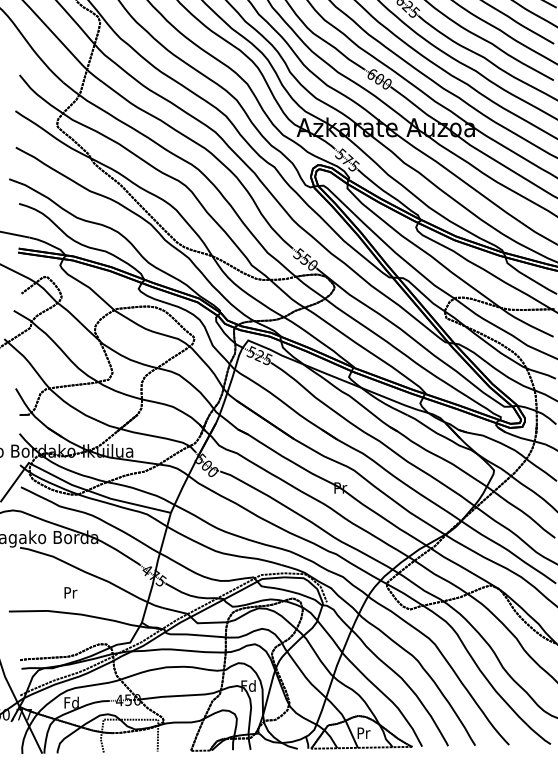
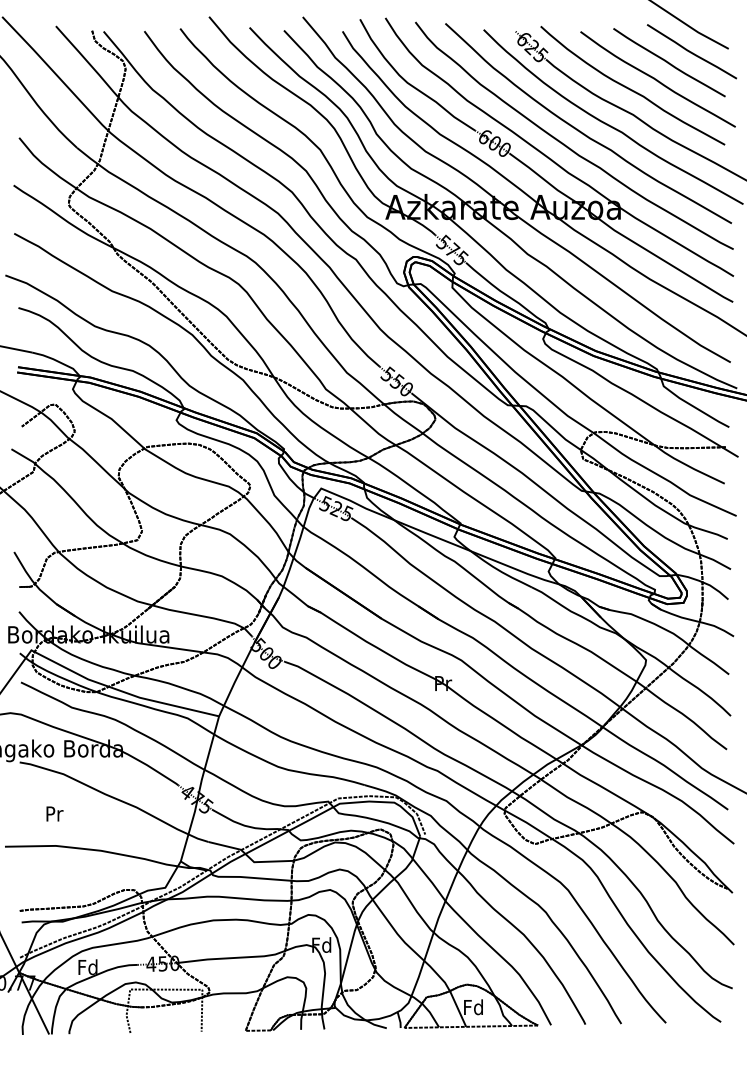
text: (70, 592) -> (54, 813), moved
text: (363, 733) -> (473, 1007), Pr -> Fd

